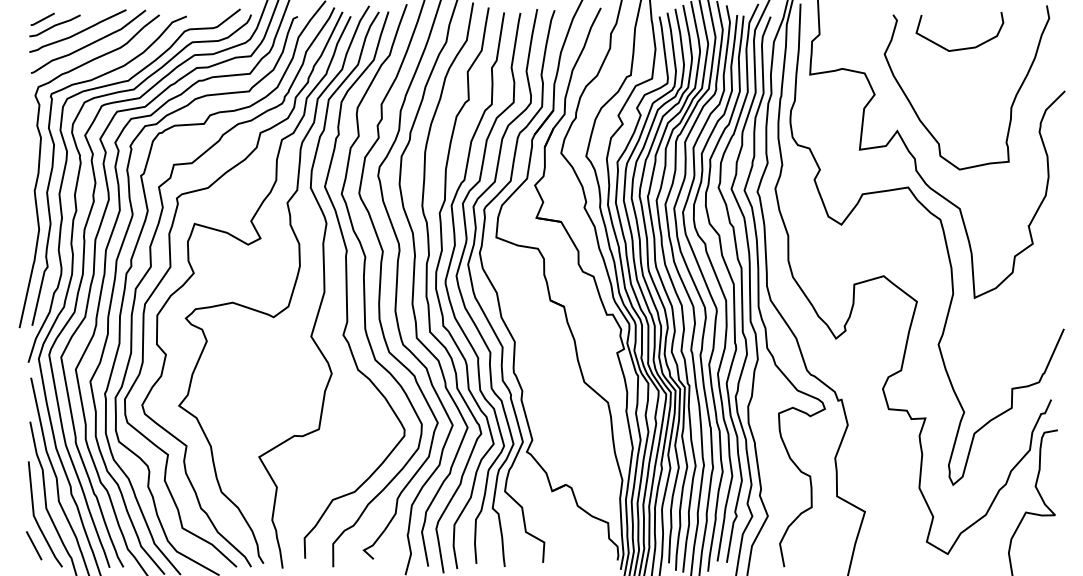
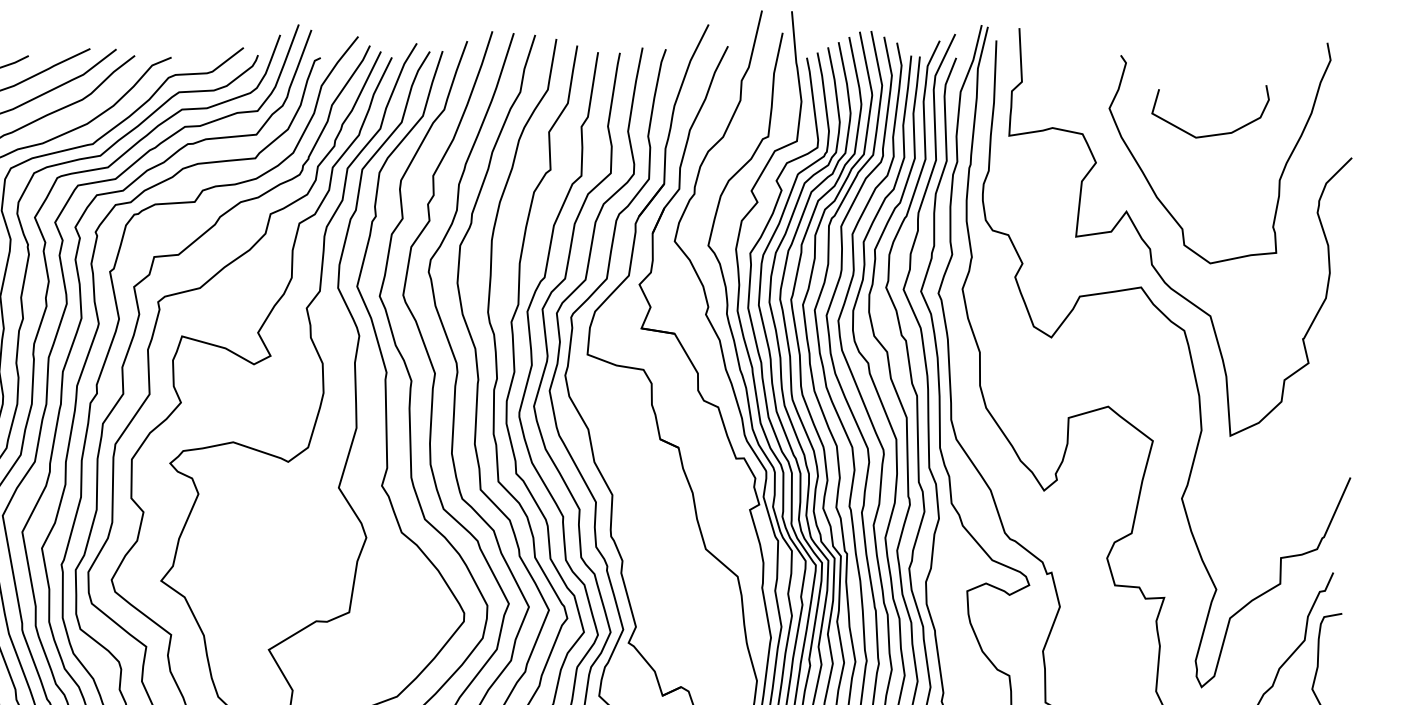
curve: (959, 48) -> (1210, 134), moved

